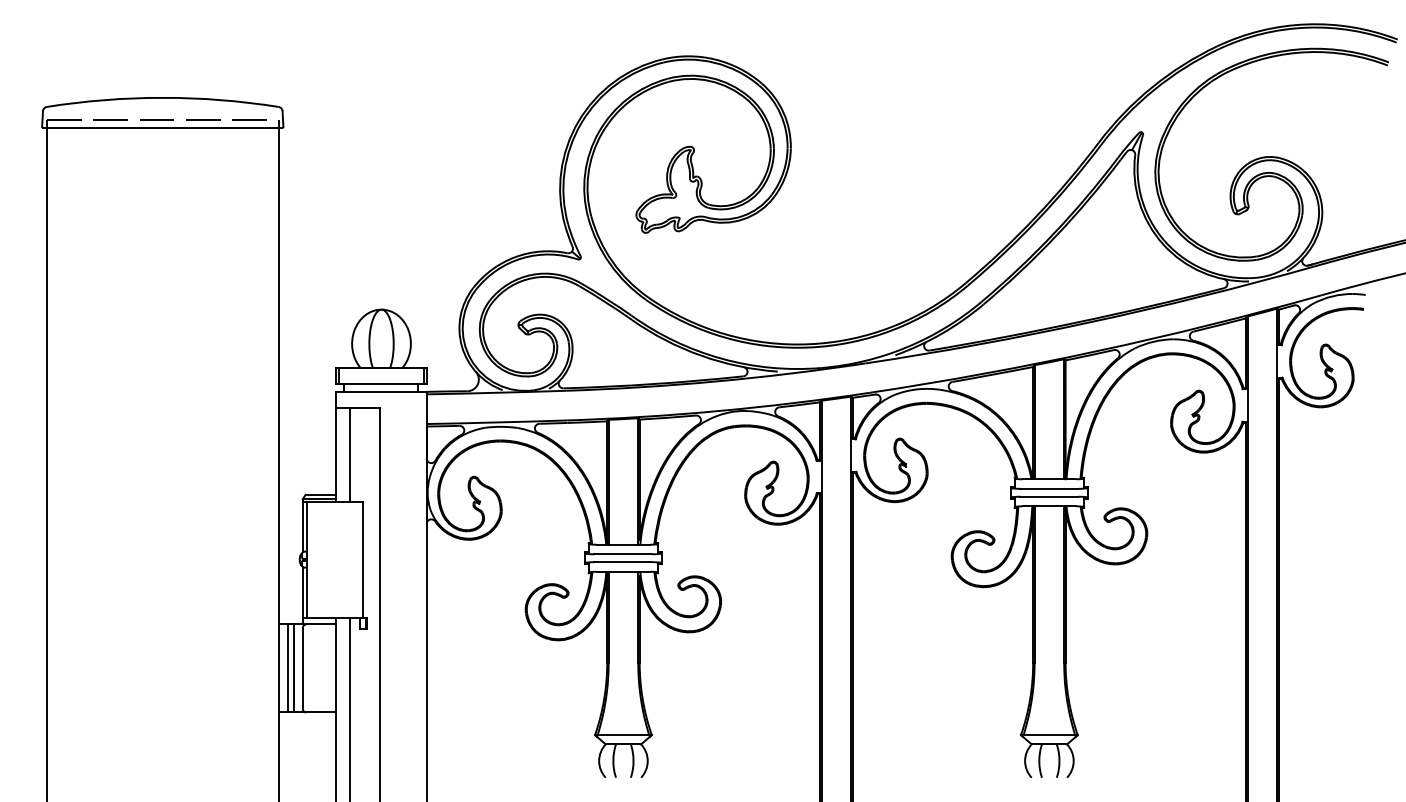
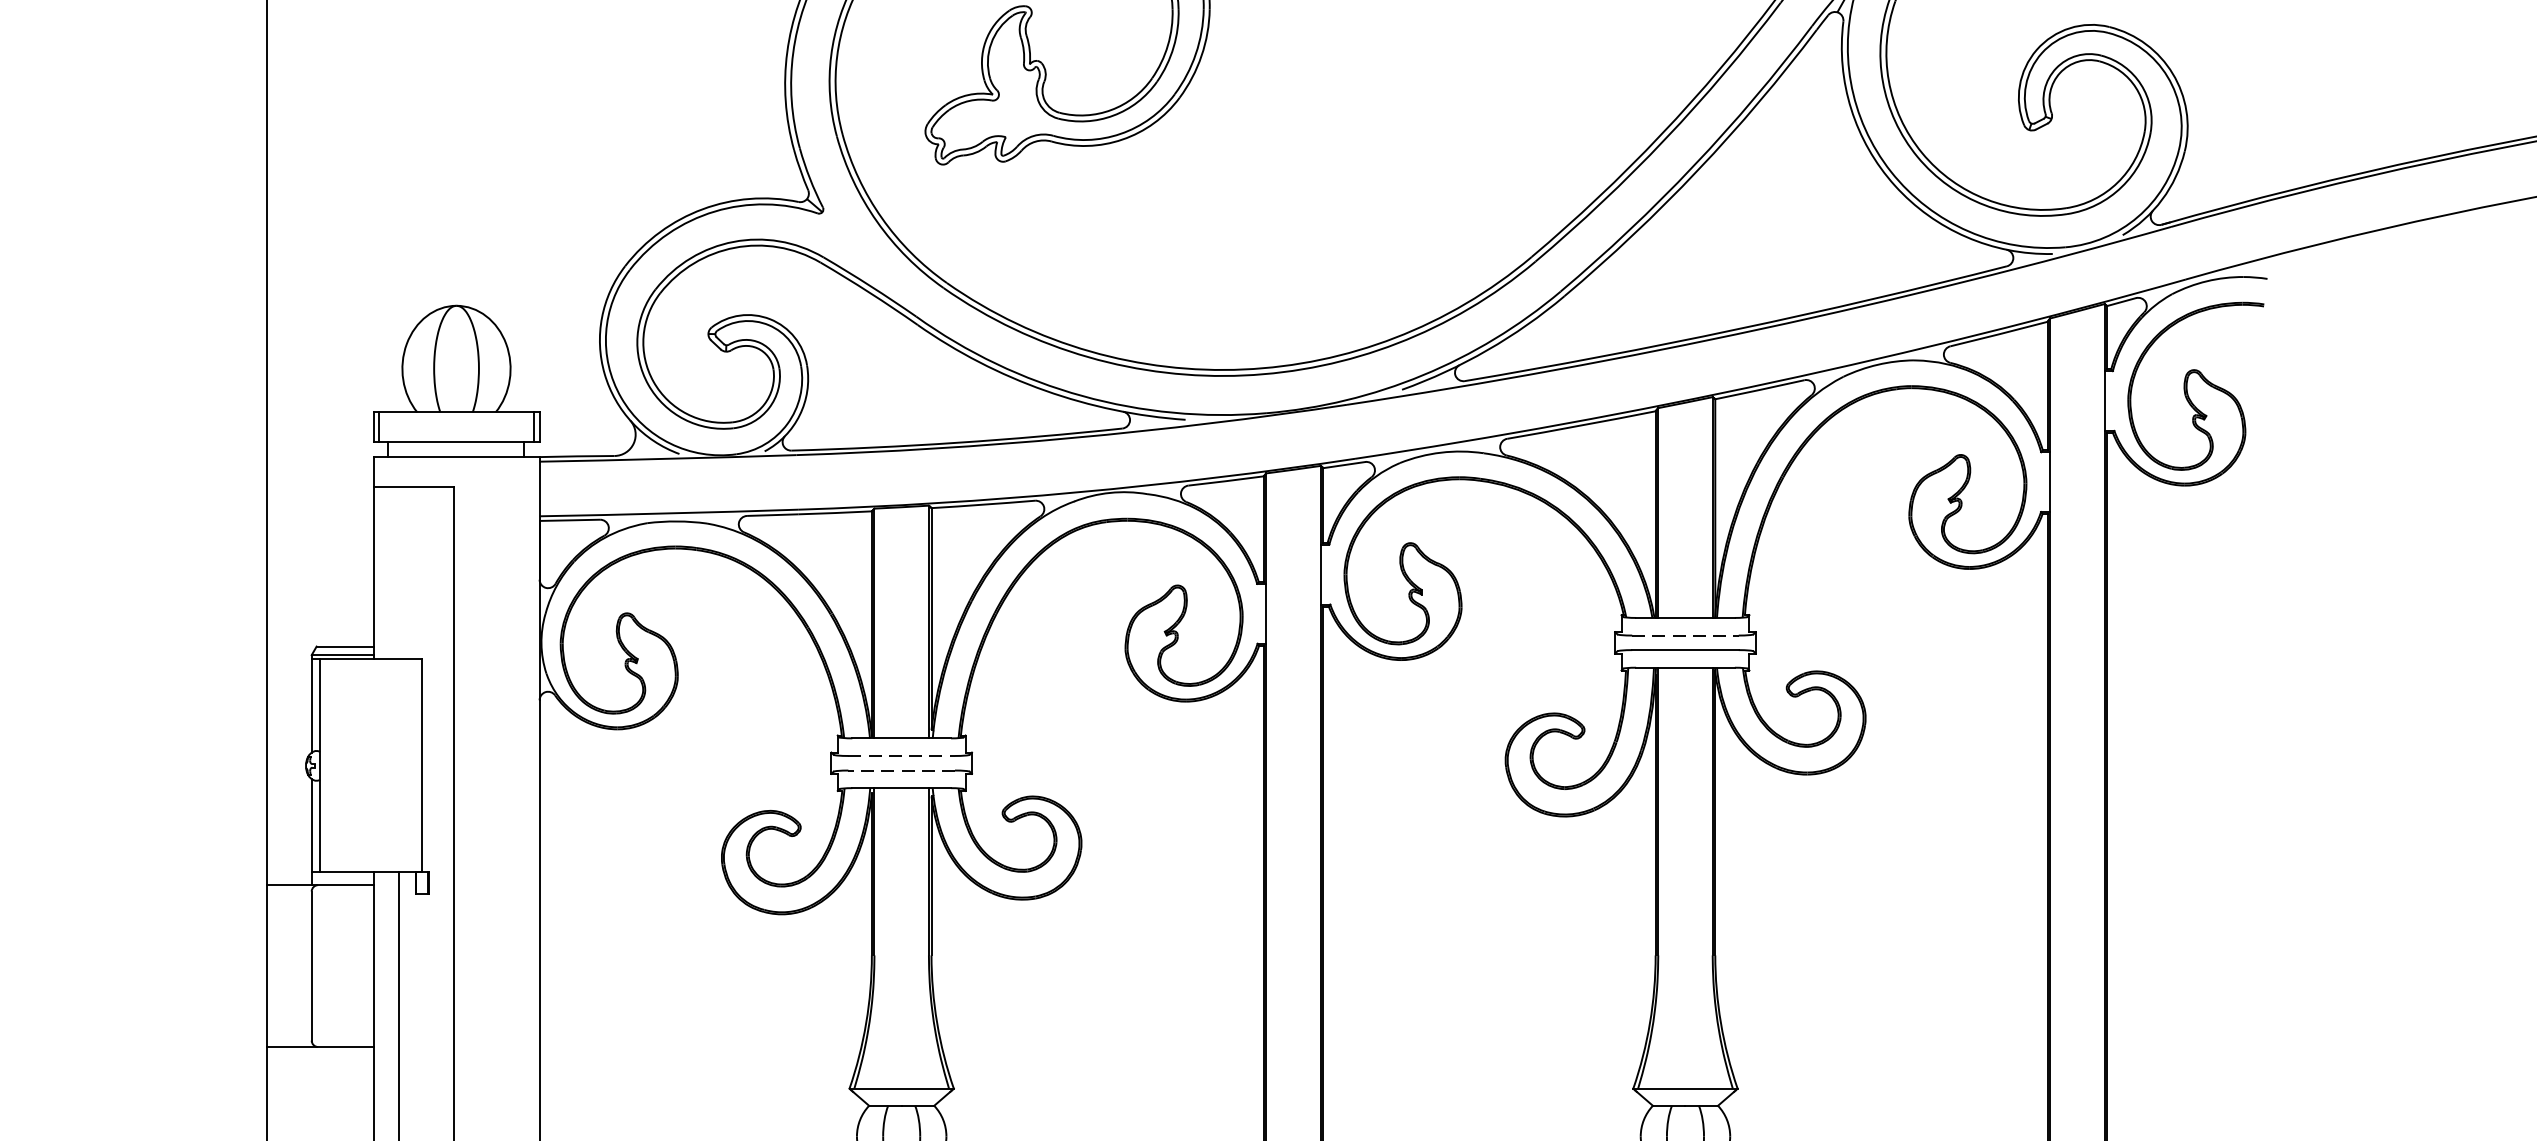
line: (350, 454) -> (399, 572), removed
line: (1049, 488) -> (1685, 634), solid -> dashed
line: (623, 554) -> (901, 756), solid -> dashed
line: (623, 562) -> (901, 771), solid -> dashed
line: (287, 668) -> (283, 966), removed
line: (293, 668) -> (294, 966), removed

